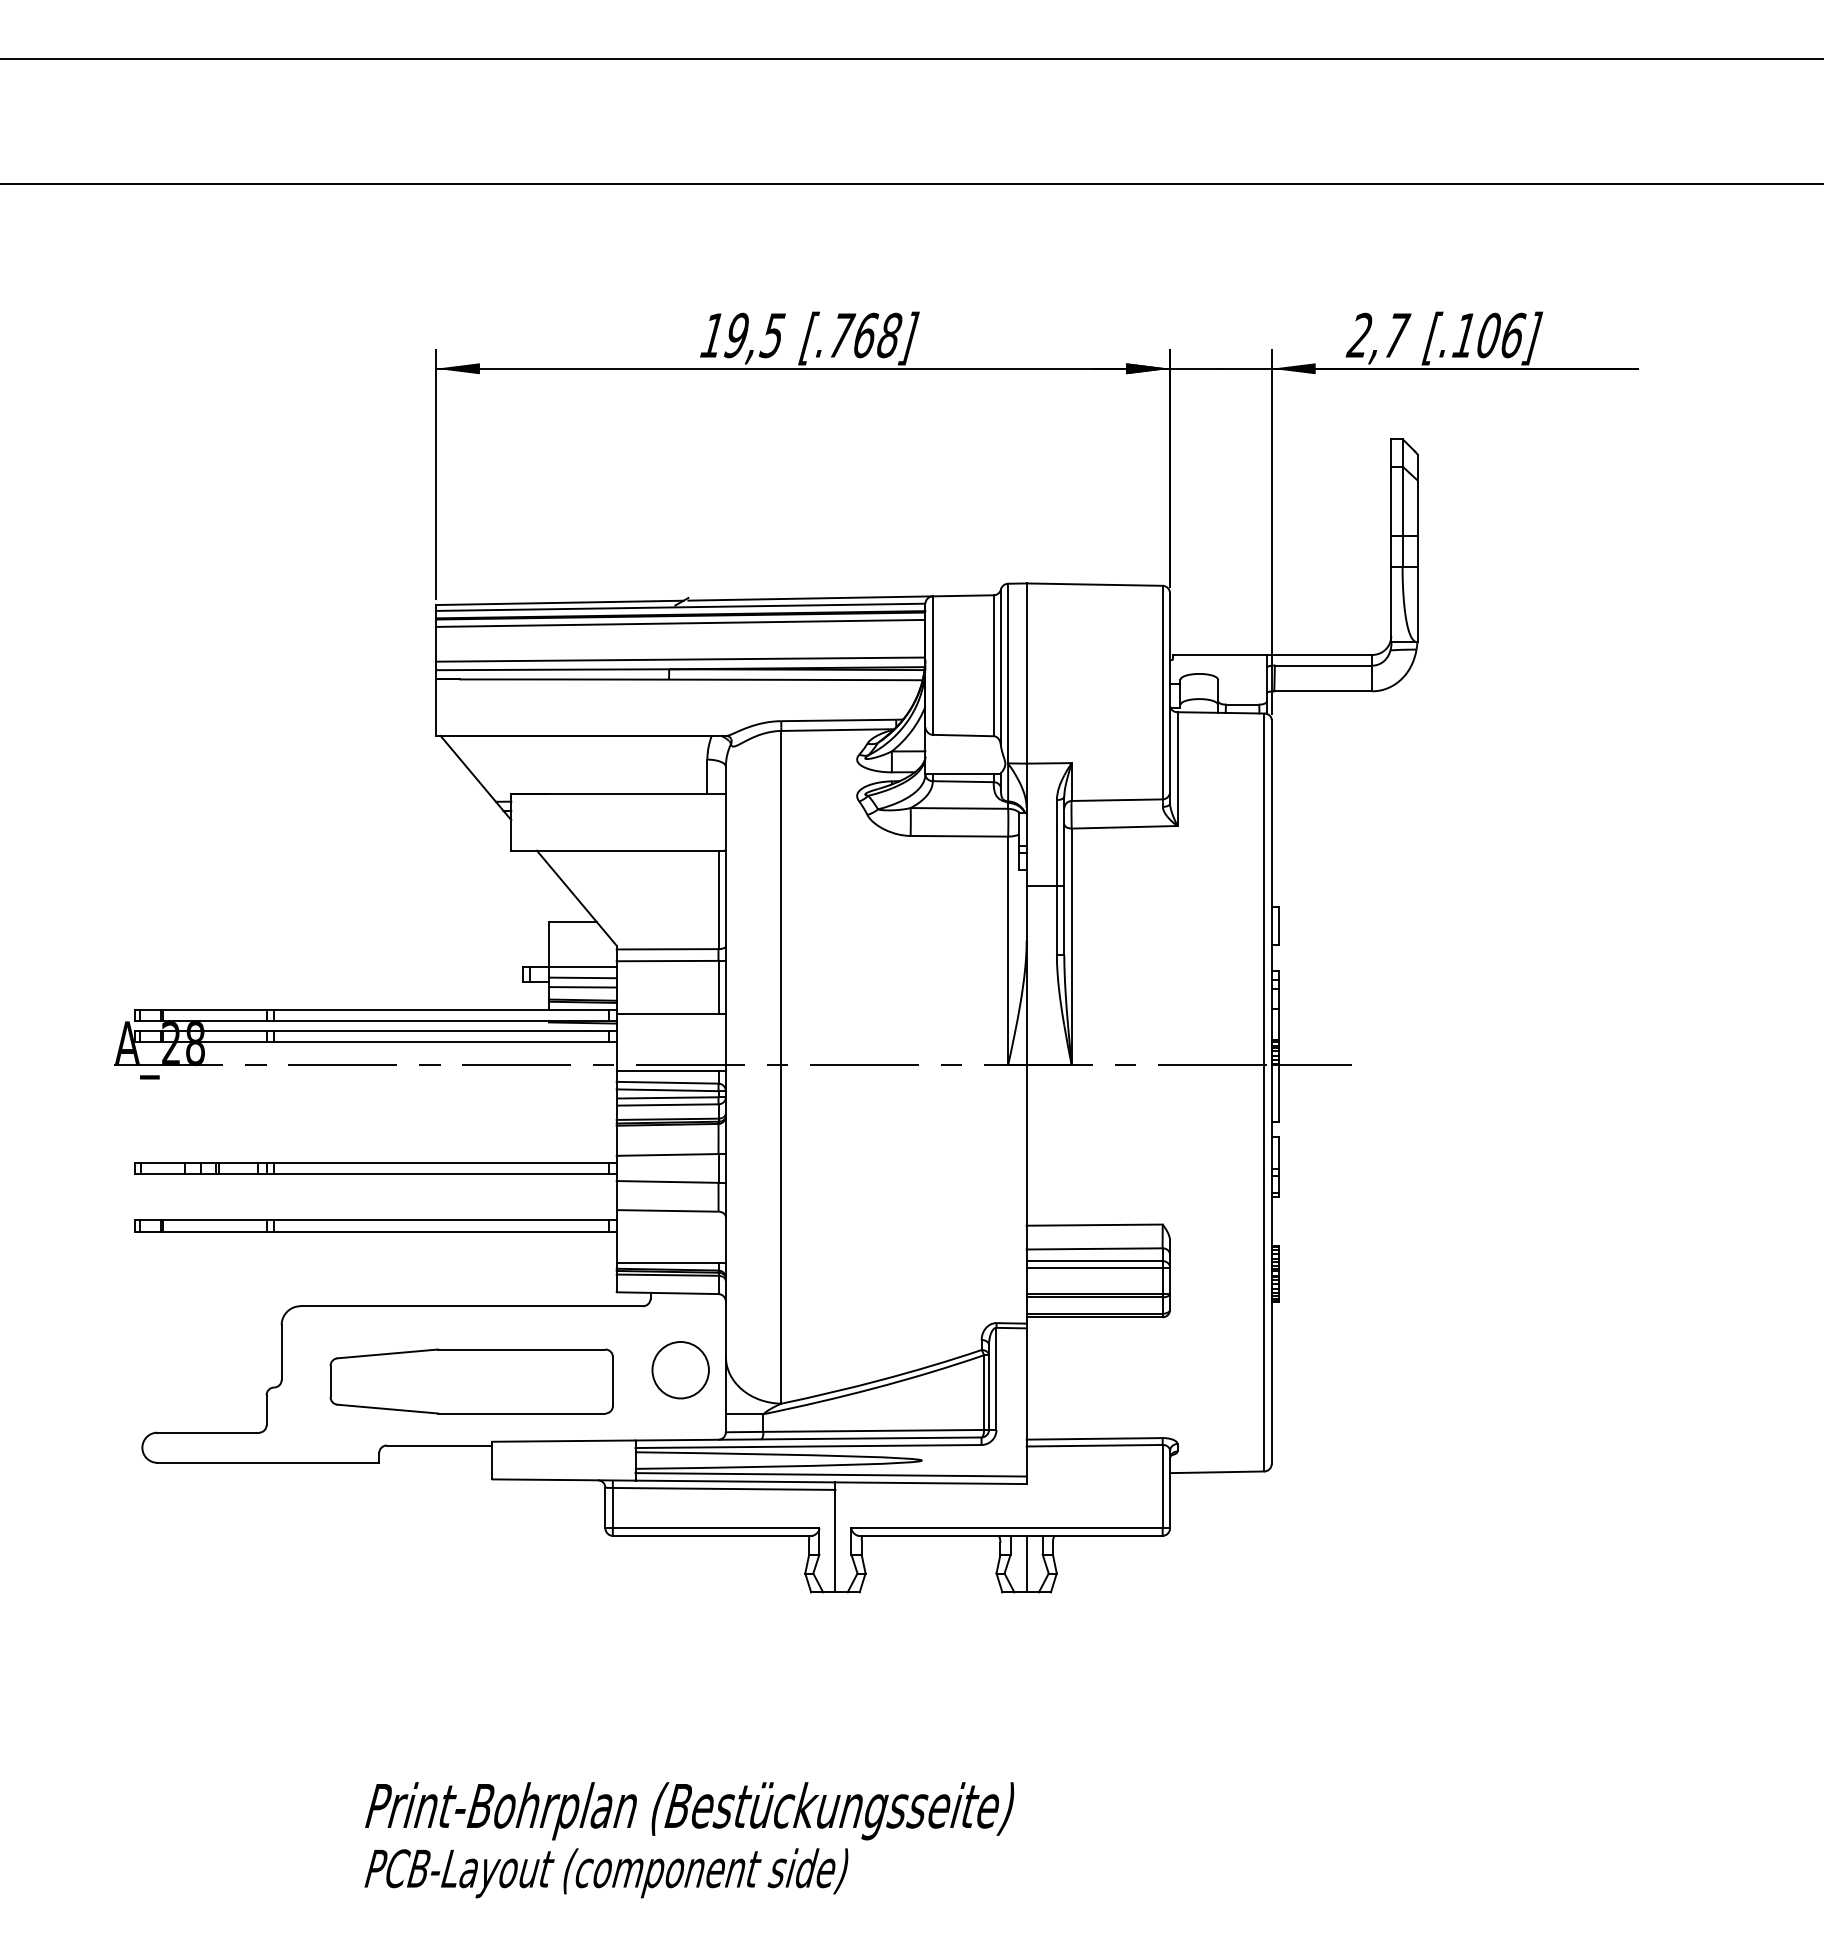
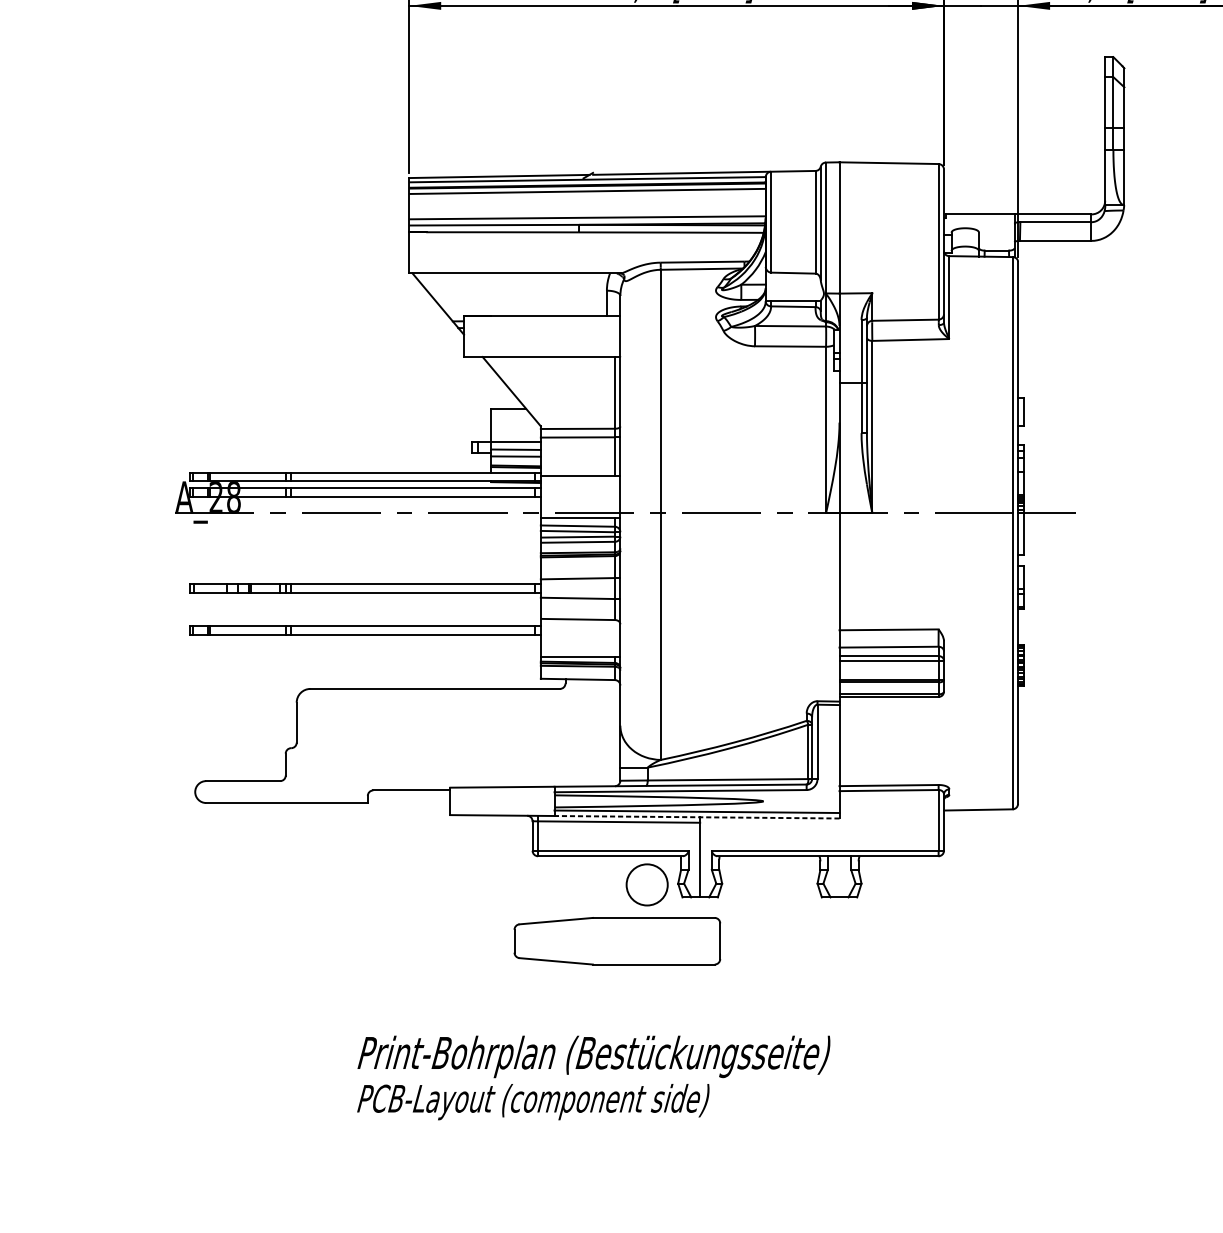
circle: (680, 1370) -> (647, 885), moved
part: (471, 1381) -> (617, 941), moved
line: (831, 1482) -> (697, 817), solid -> dashed
line: (1026, 1563) -> (839, 876), removed

